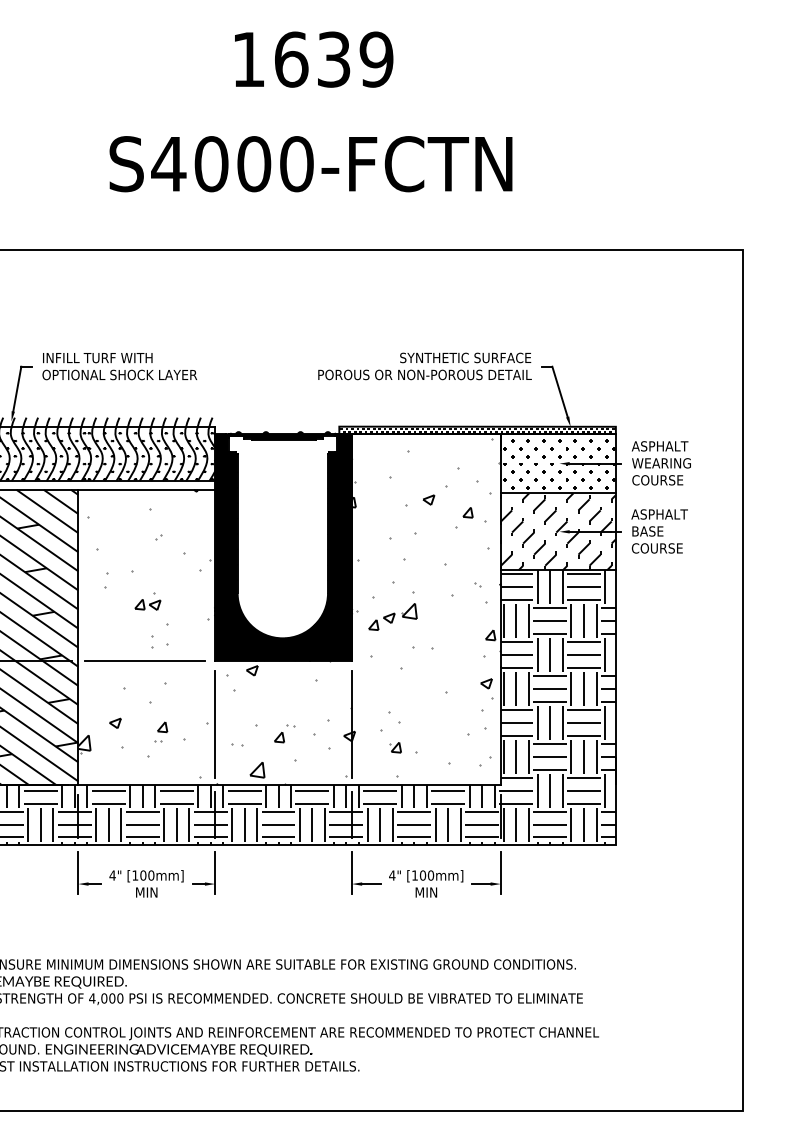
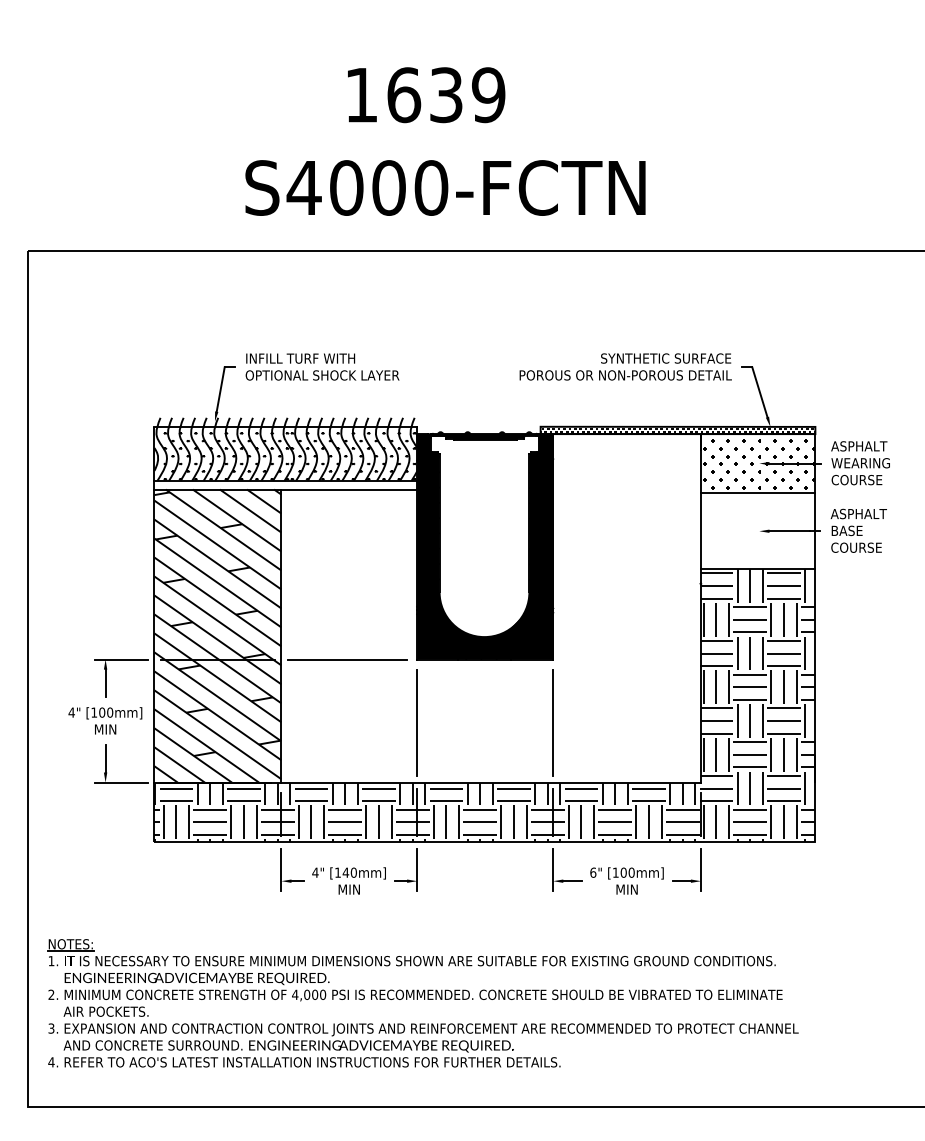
text: (314, 59) -> (426, 95), moved
text: (311, 163) -> (445, 187), moved
hatch: (558, 532) -> (758, 531), removed
hatch: (288, 611) -> (490, 610), removed
text: (142, 875) -> (345, 872), [100mm] -> [140mm]
text: (392, 875) -> (593, 872), 4" -> 6"

